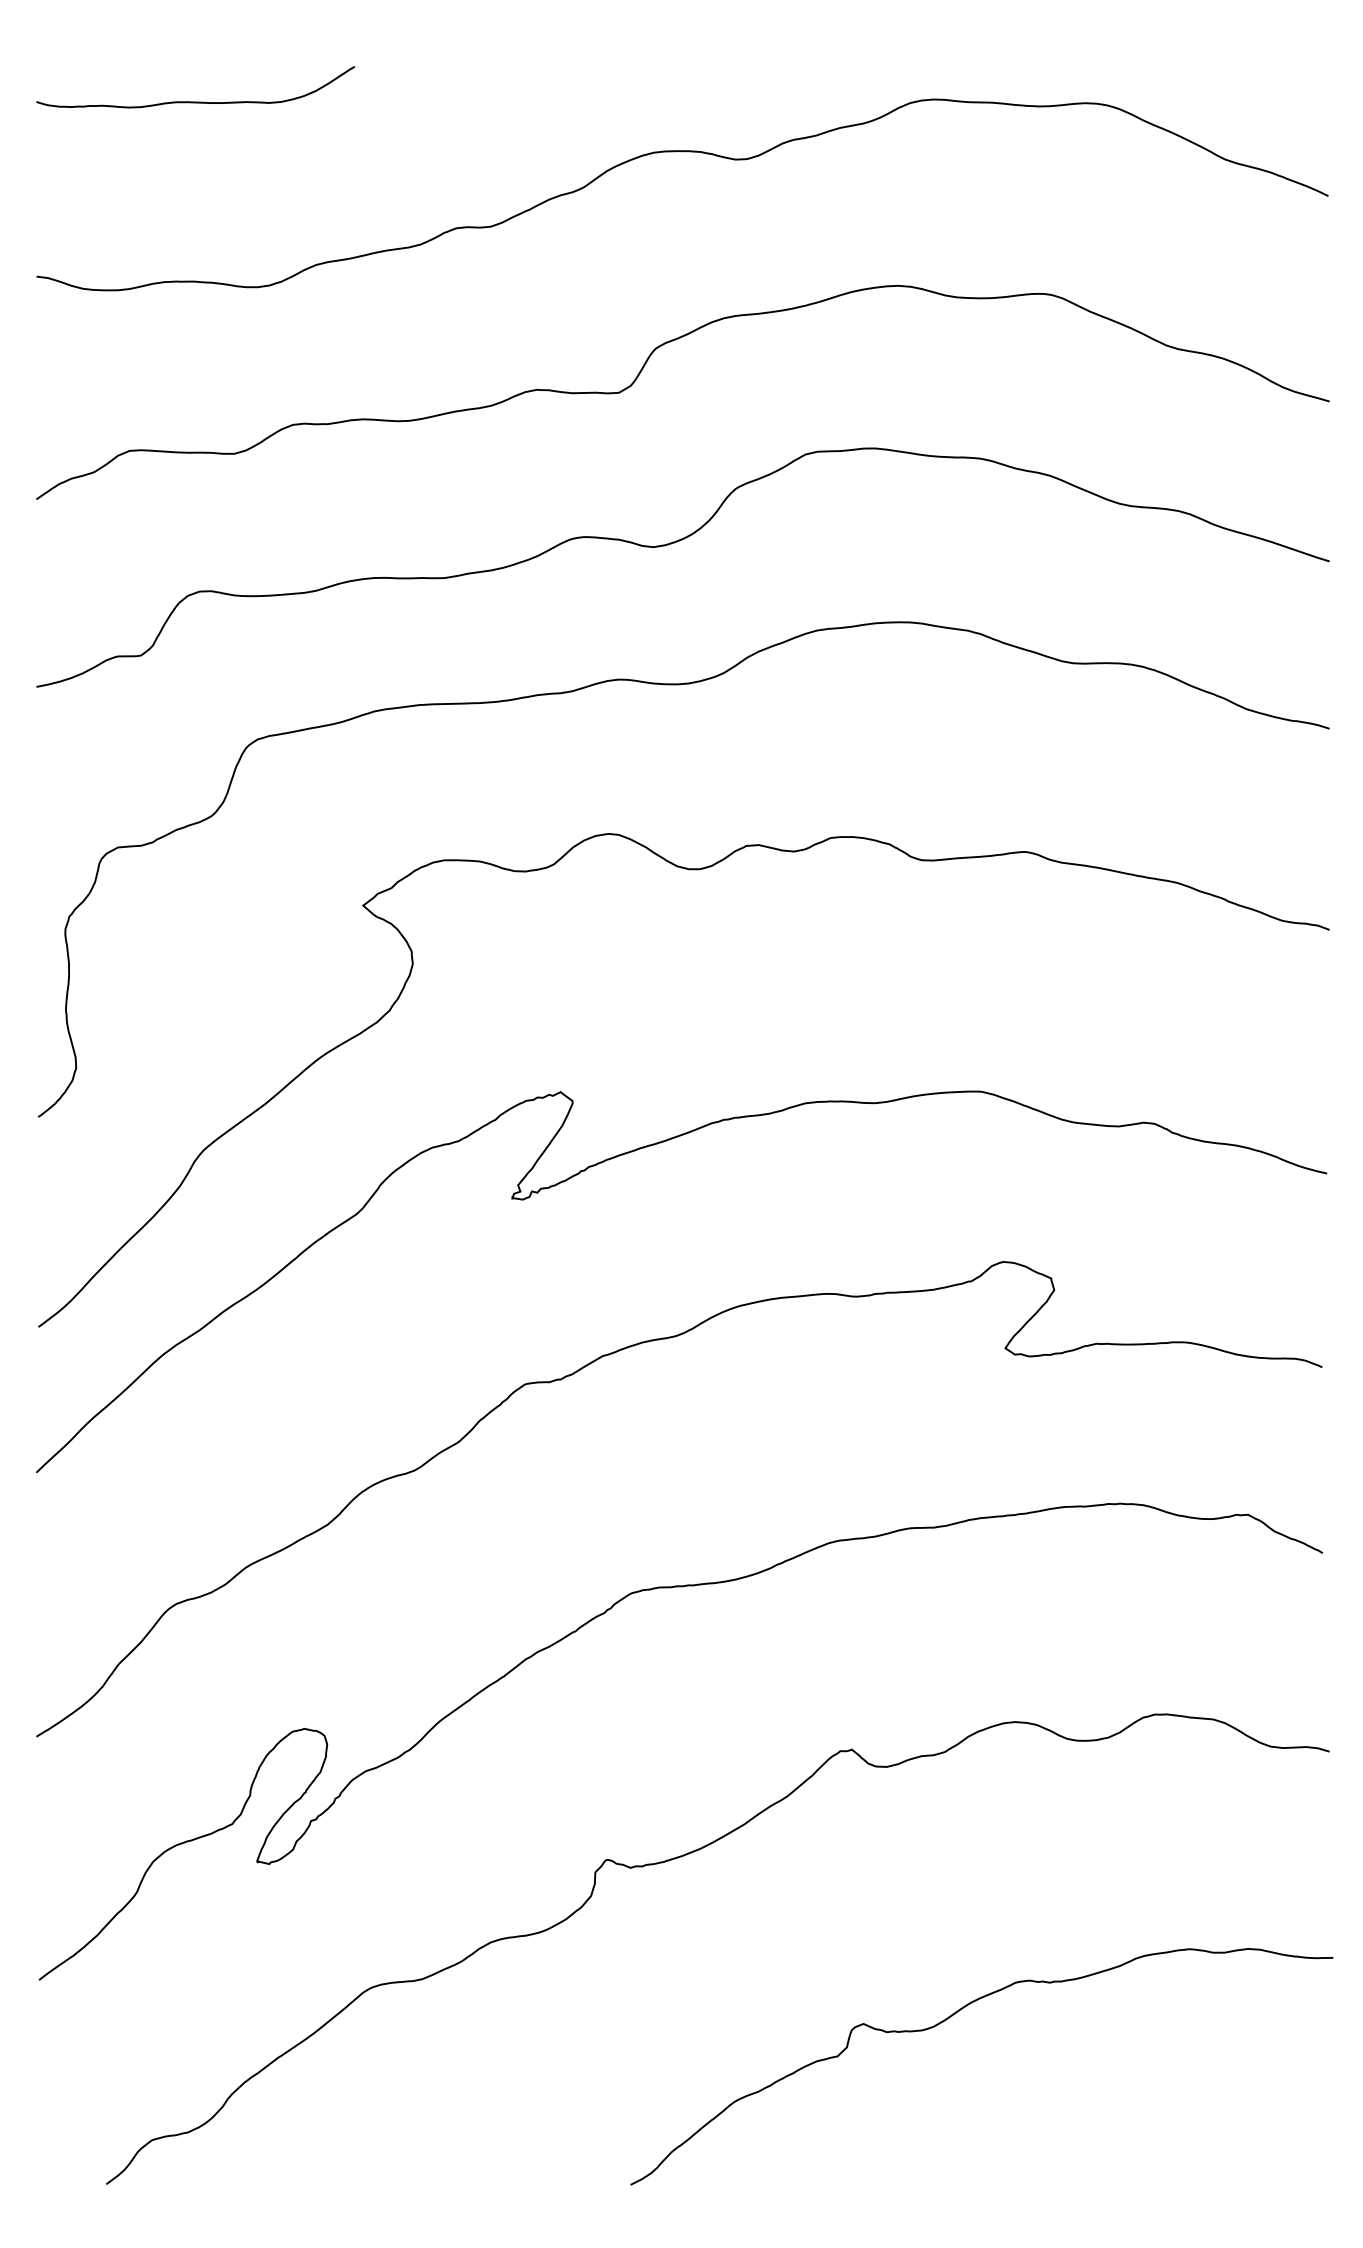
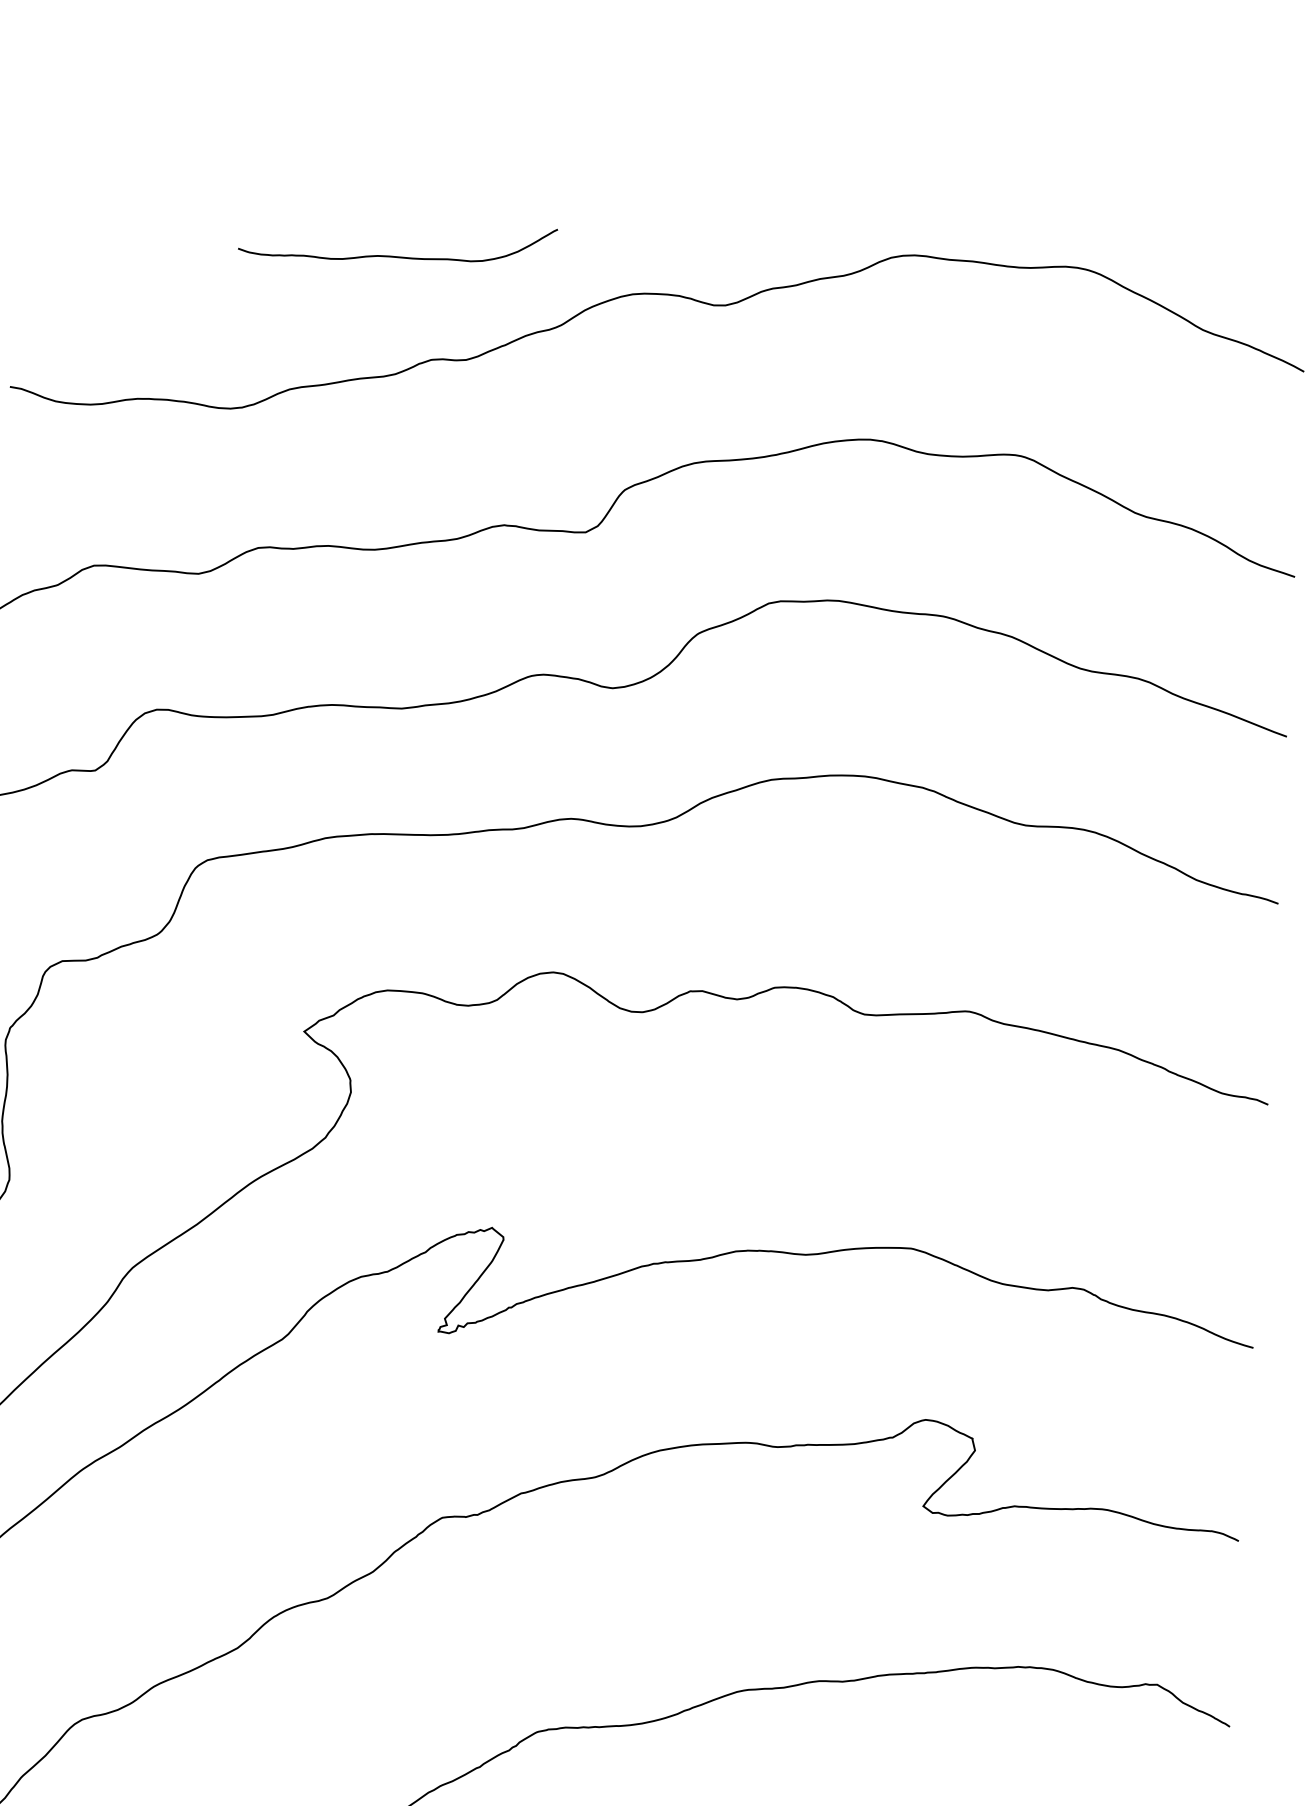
curve: (195, 101) -> (396, 256), moved

